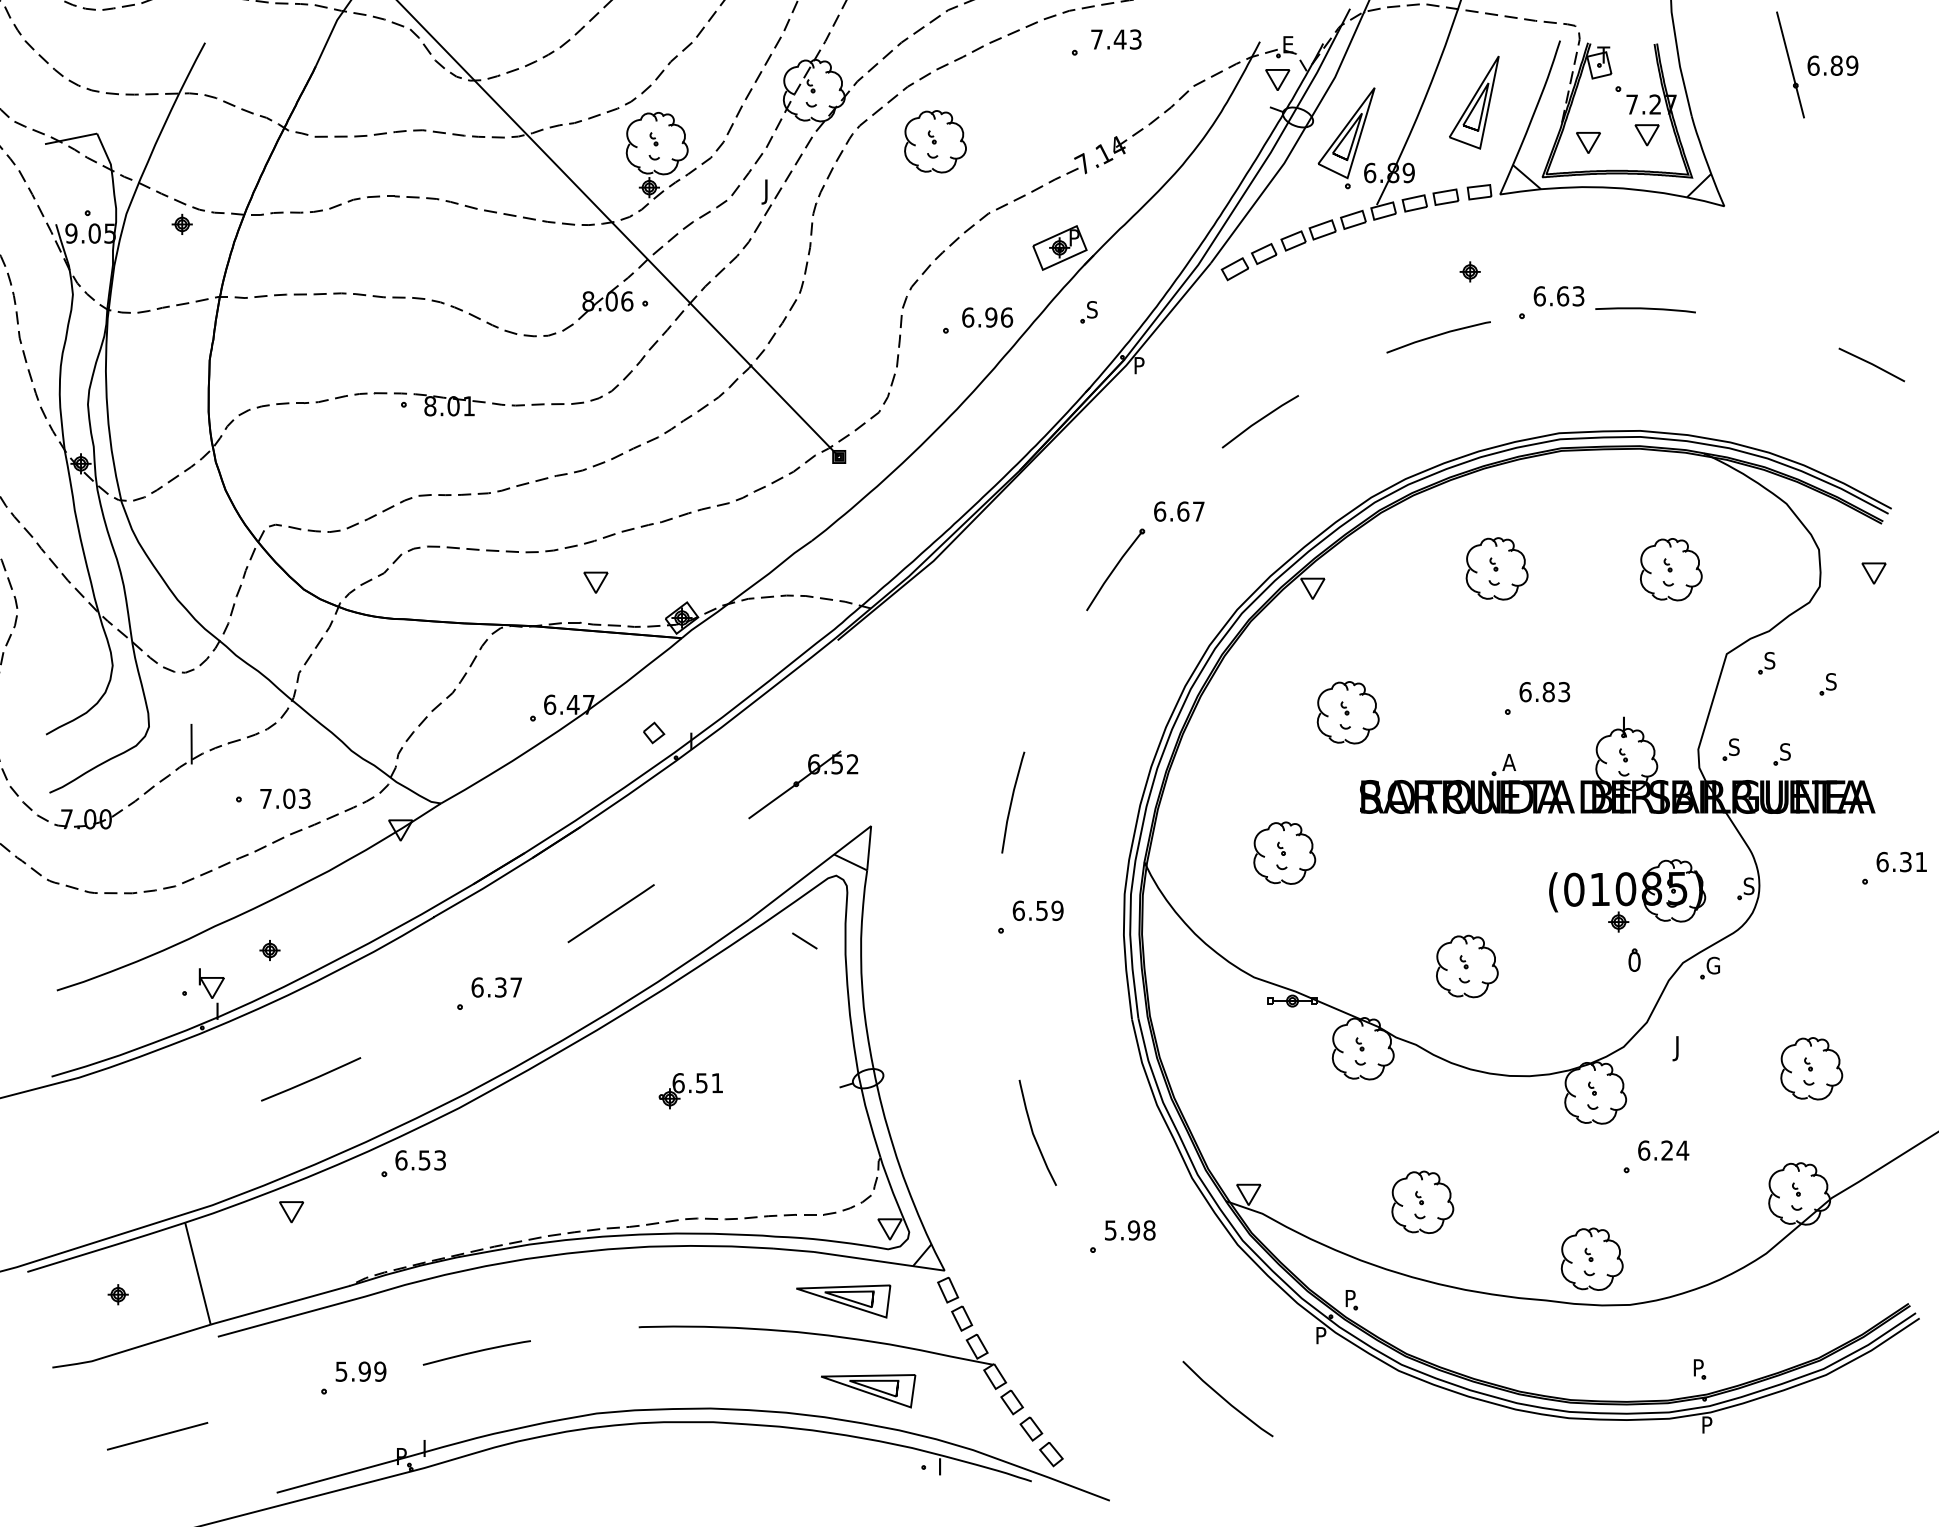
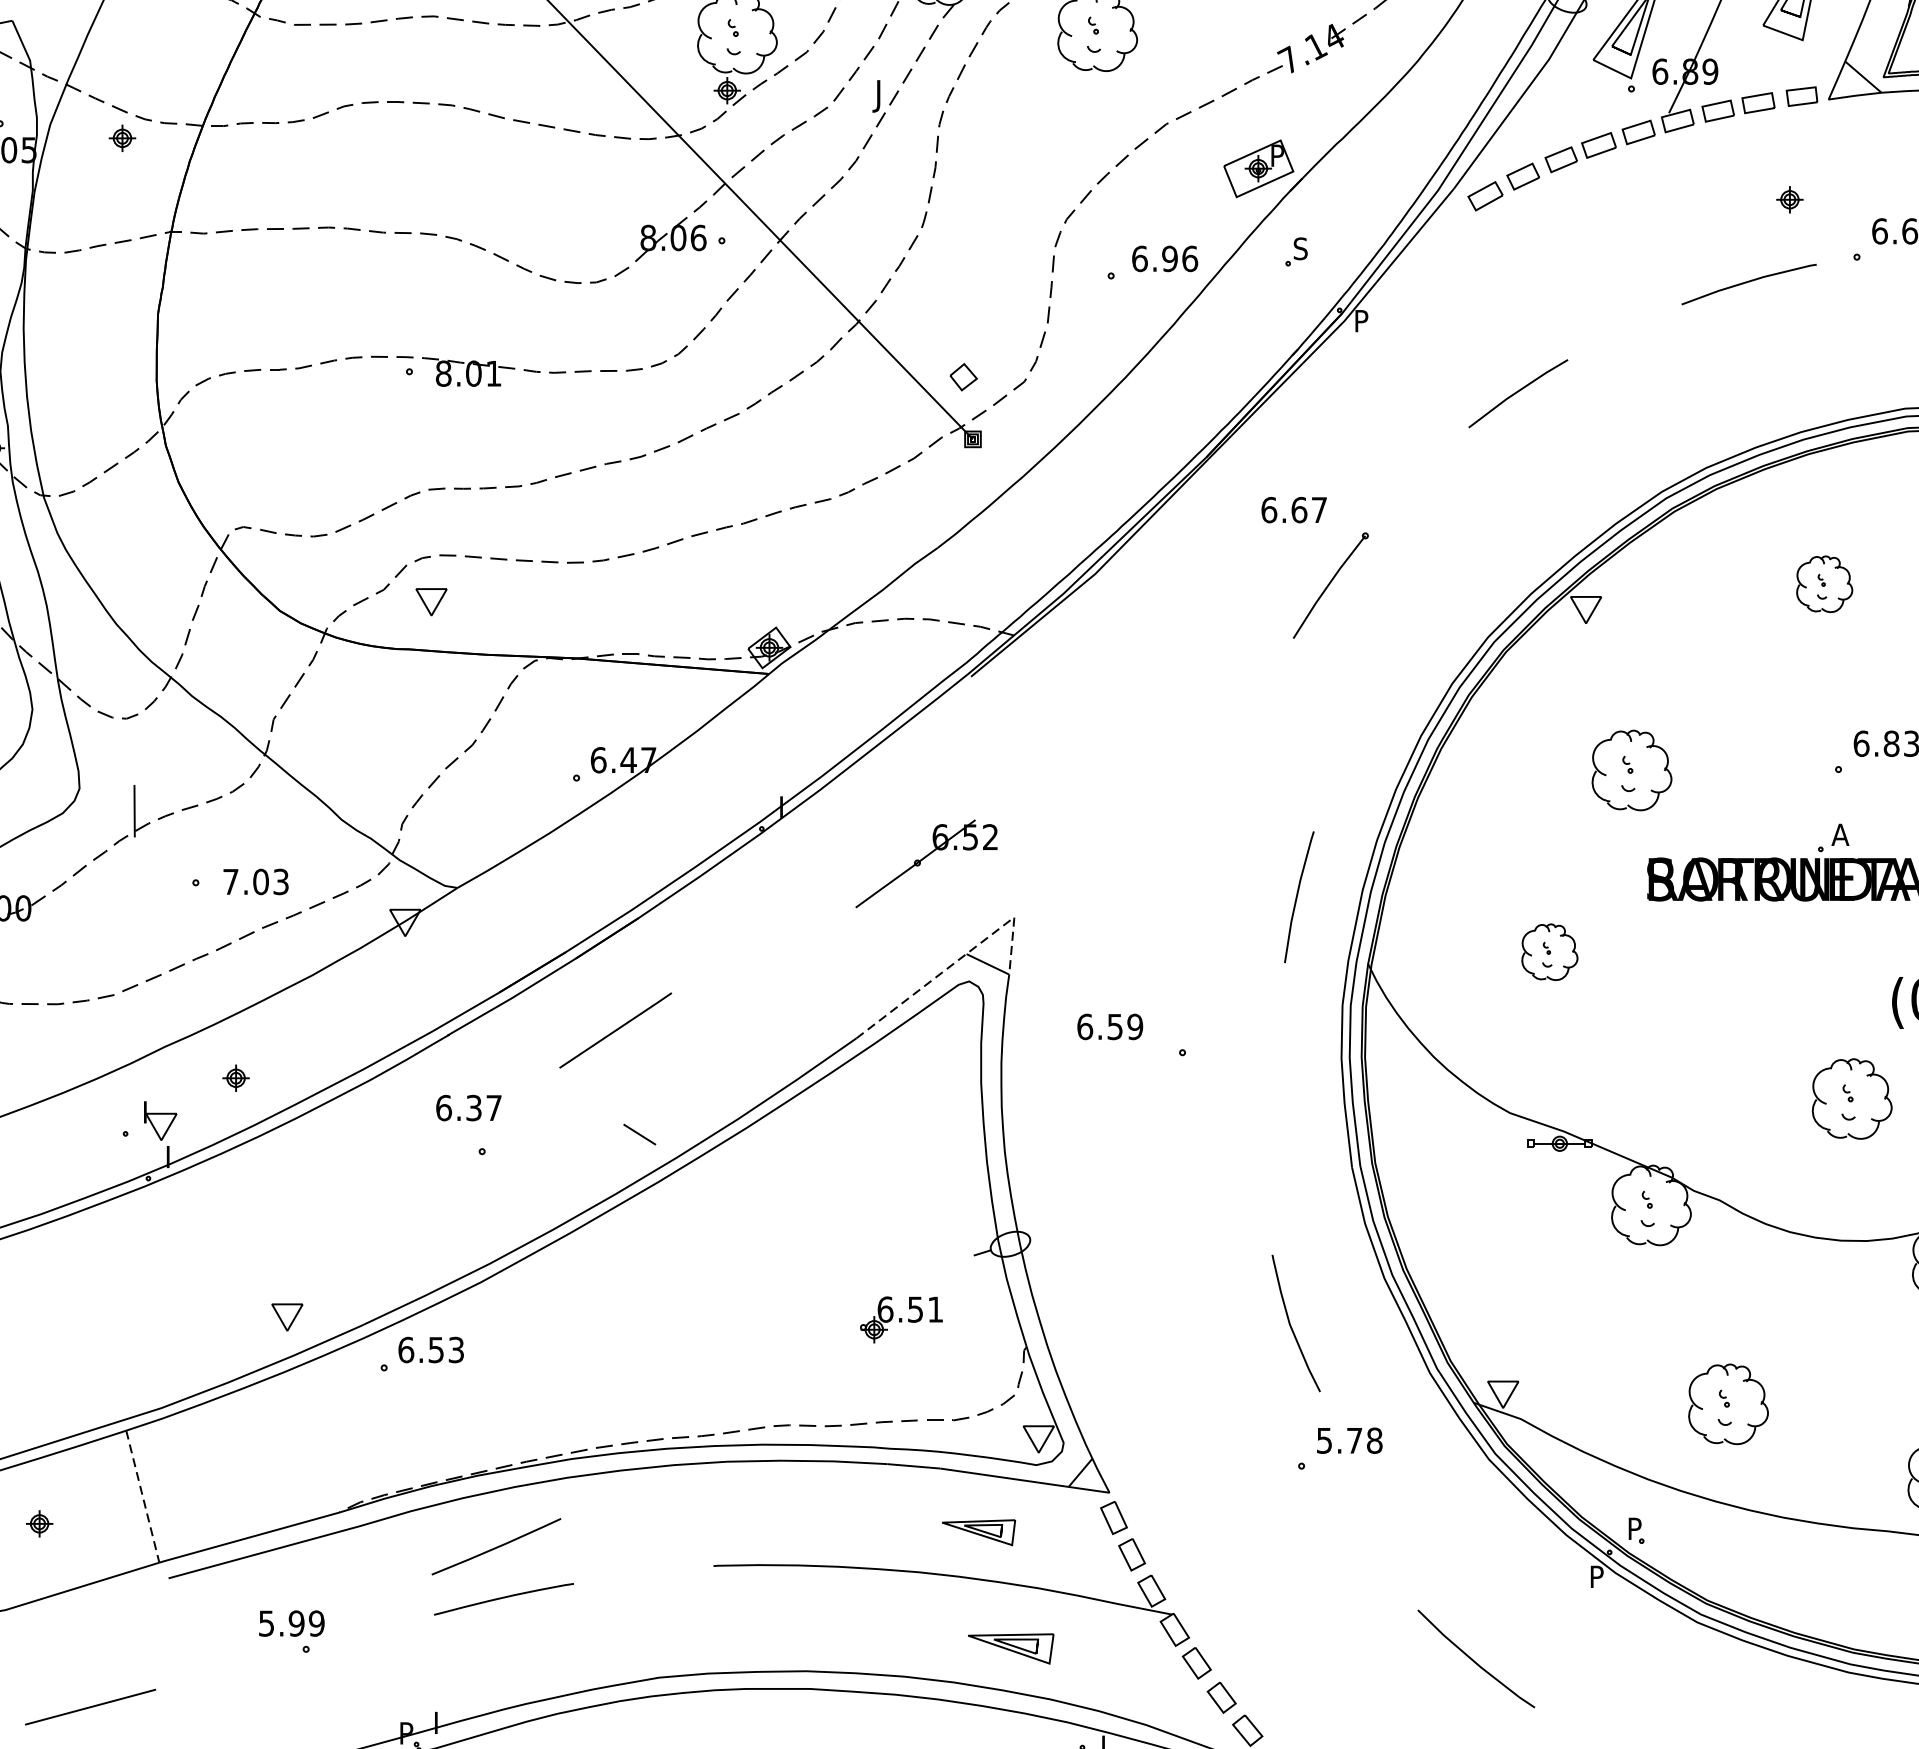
text: (1179, 511) -> (1294, 509), moved
part: (1496, 568) -> (1823, 583), size x0.7
part: (595, 582) -> (430, 601), moved
part: (654, 732) -> (964, 376), moved
line: (1012, 802) -> (1298, 897), moved
part: (1284, 852) -> (1549, 951), size x0.7
line: (829, 858) -> (960, 959), solid -> dashed
text: (1037, 910) -> (1109, 1026), moved
line: (610, 913) -> (614, 1030), moved
line: (804, 940) -> (639, 1133), moved
part: (1467, 966) -> (1852, 1098), moved
text: (496, 987) -> (468, 1108), moved
line: (311, 1079) -> (496, 1546), moved
part: (690, 1091) -> (900, 1320), moved
curve: (1034, 1134) -> (1291, 1325), moved
part: (291, 1212) -> (287, 1317), moved
text: (1133, 1230) -> (1353, 1440), 5.98 -> 5.78
line: (197, 1273) -> (142, 1496), solid -> dashed
part: (843, 1301) -> (978, 1532), size x0.6
text: (360, 1371) -> (291, 1623), moved
part: (868, 1391) -> (1010, 1649), size x0.7

